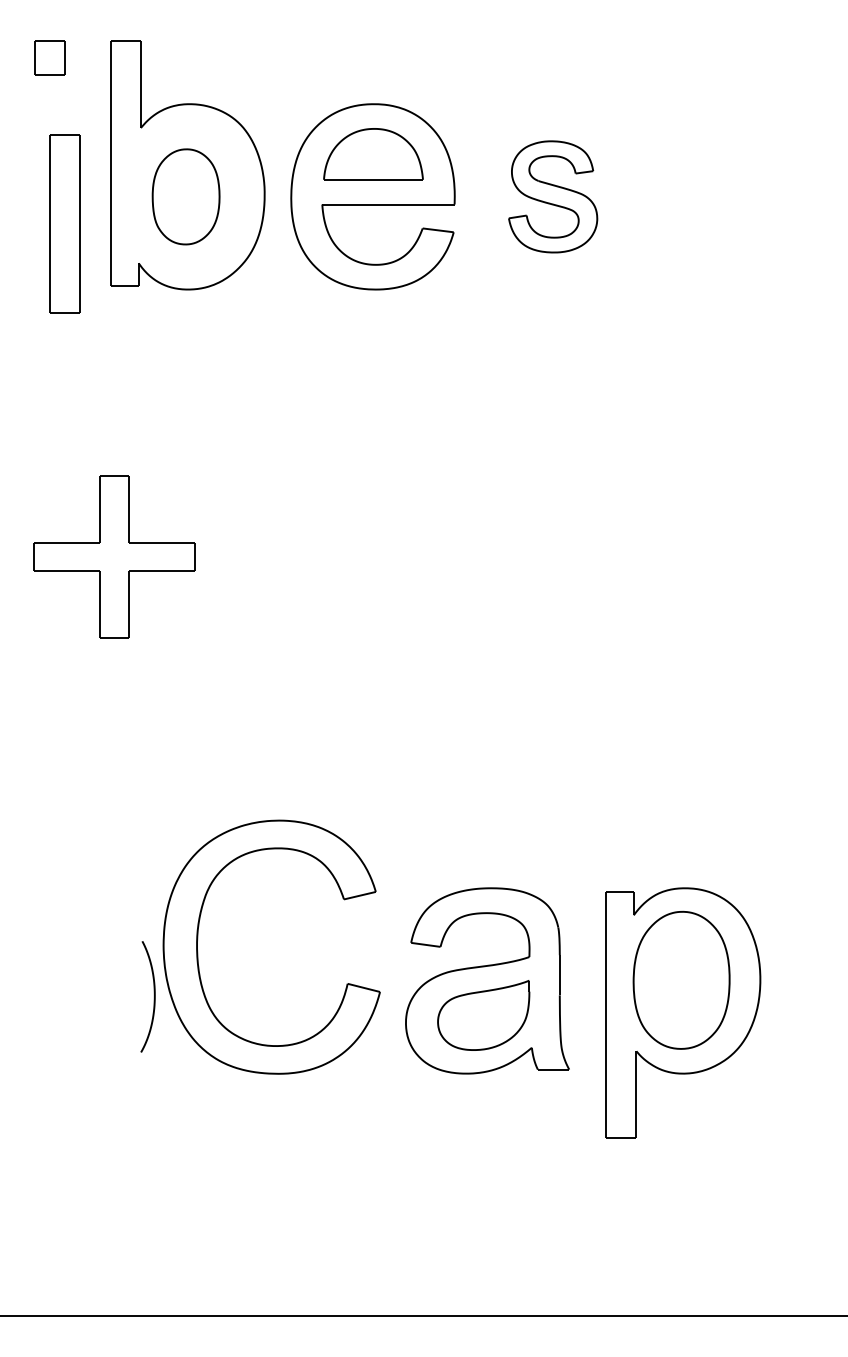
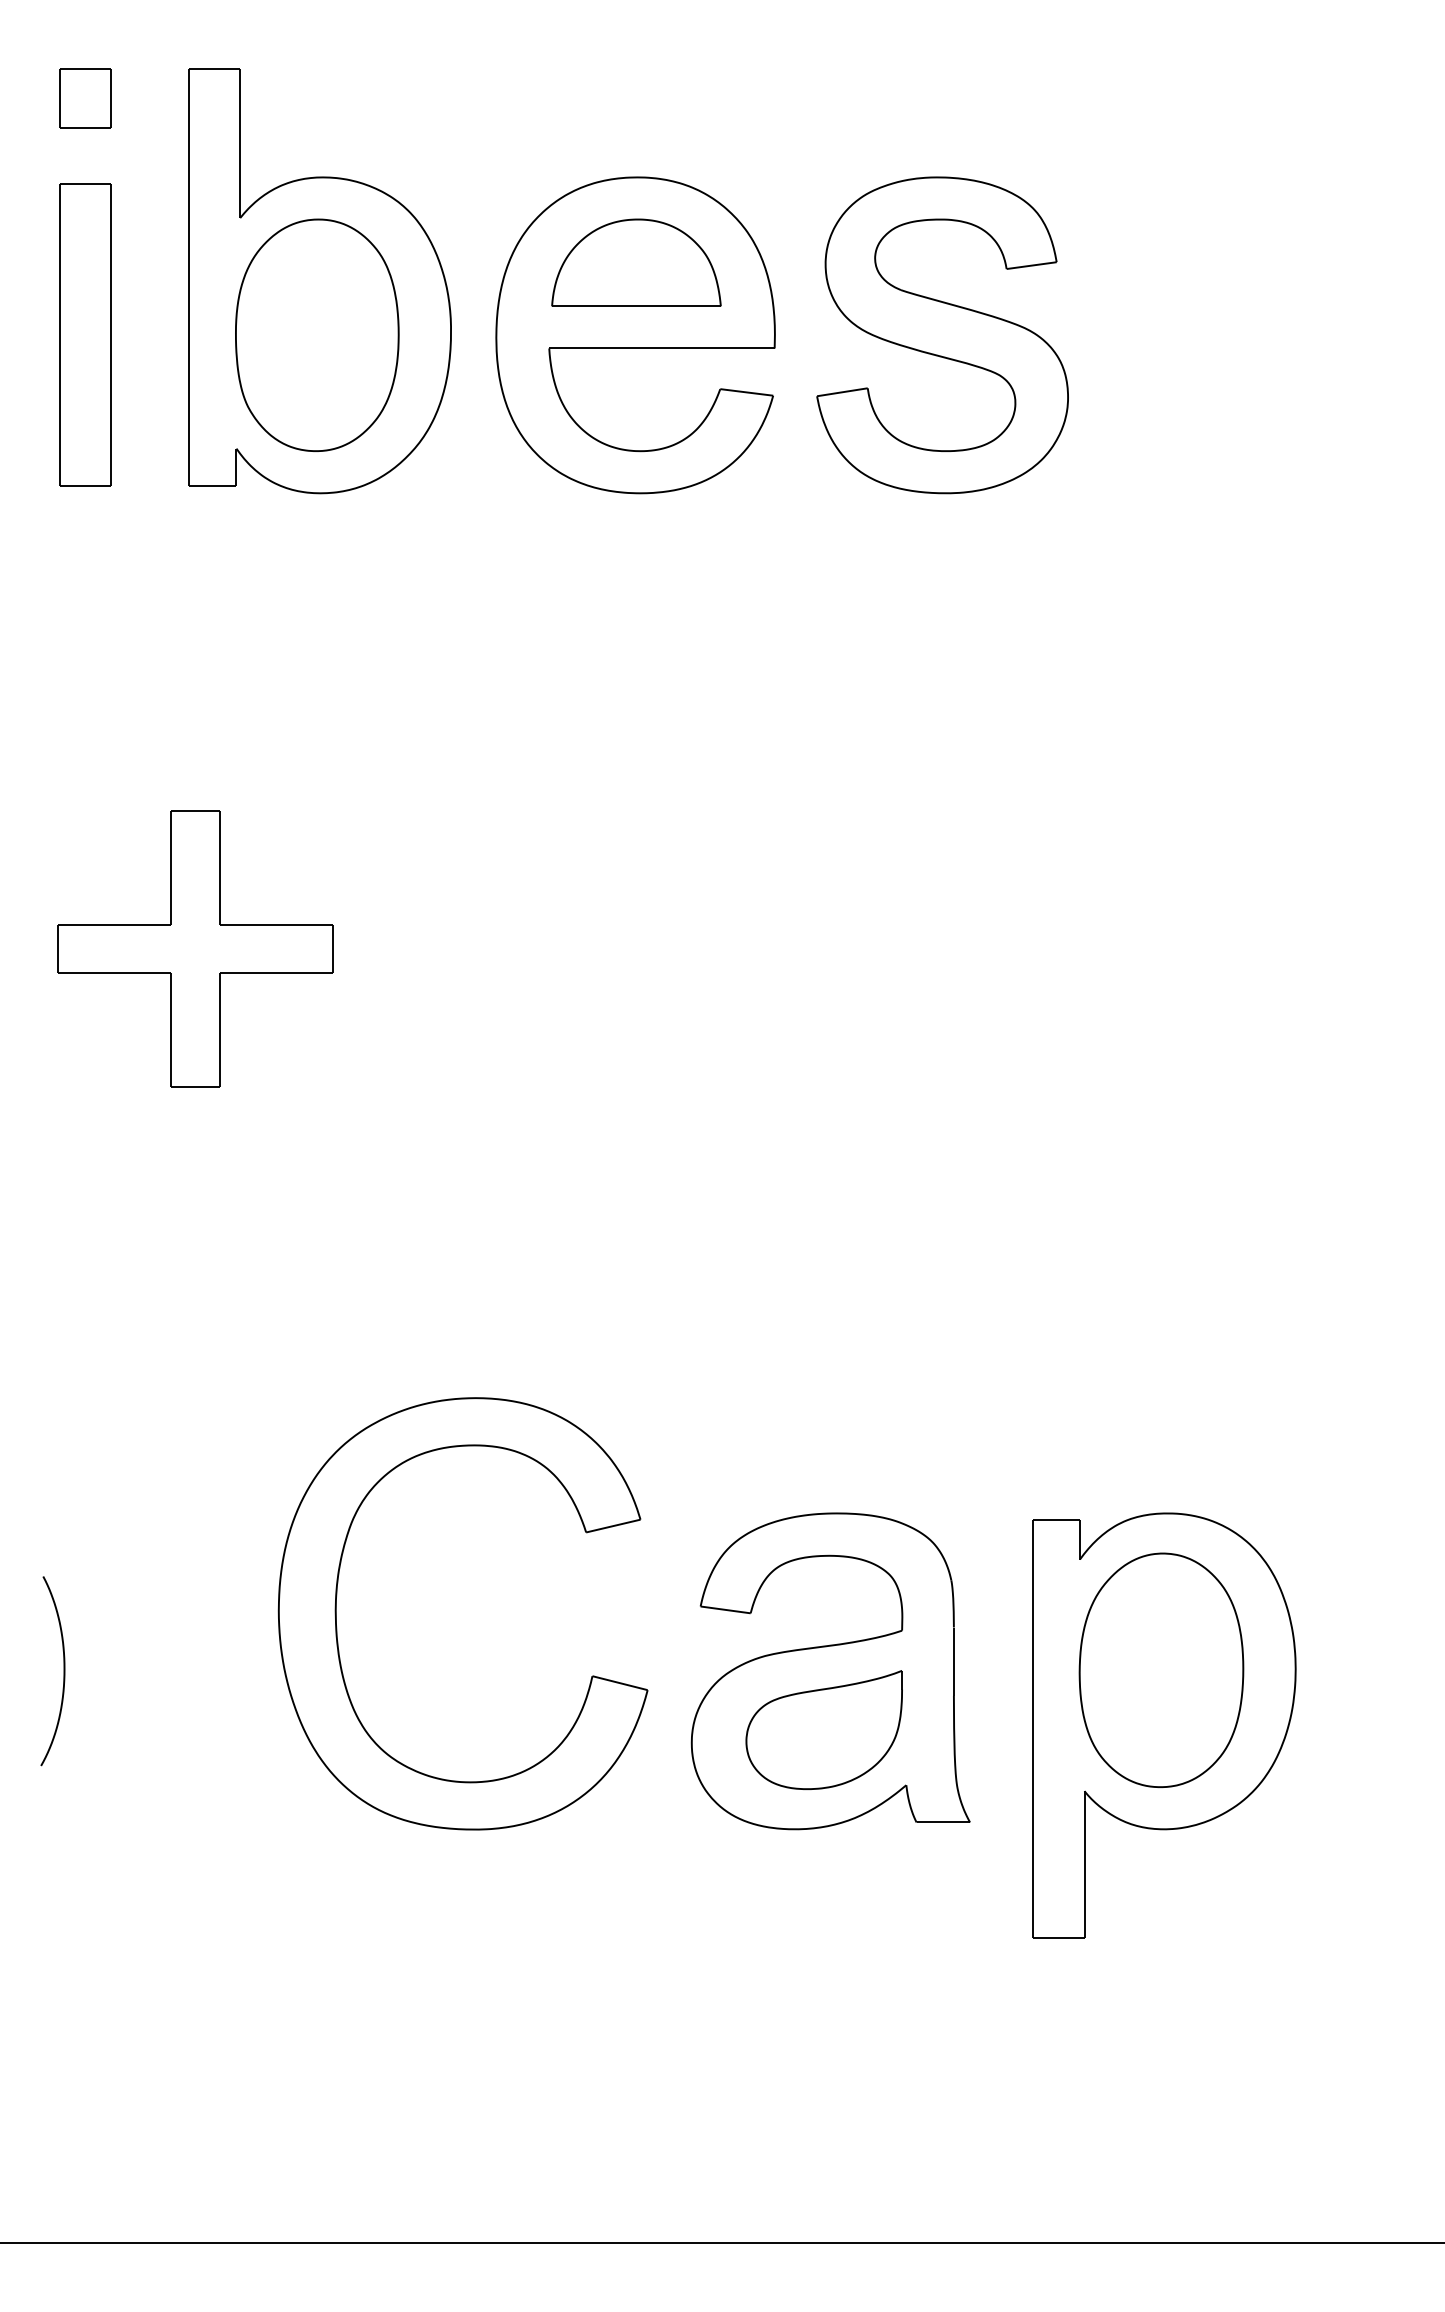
part: (185, 196) -> (316, 334), size x1.43
part: (552, 196) -> (941, 334), size x1.67
part: (64, 223) -> (84, 334), moved
curve: (153, 996) -> (62, 1670), moved

